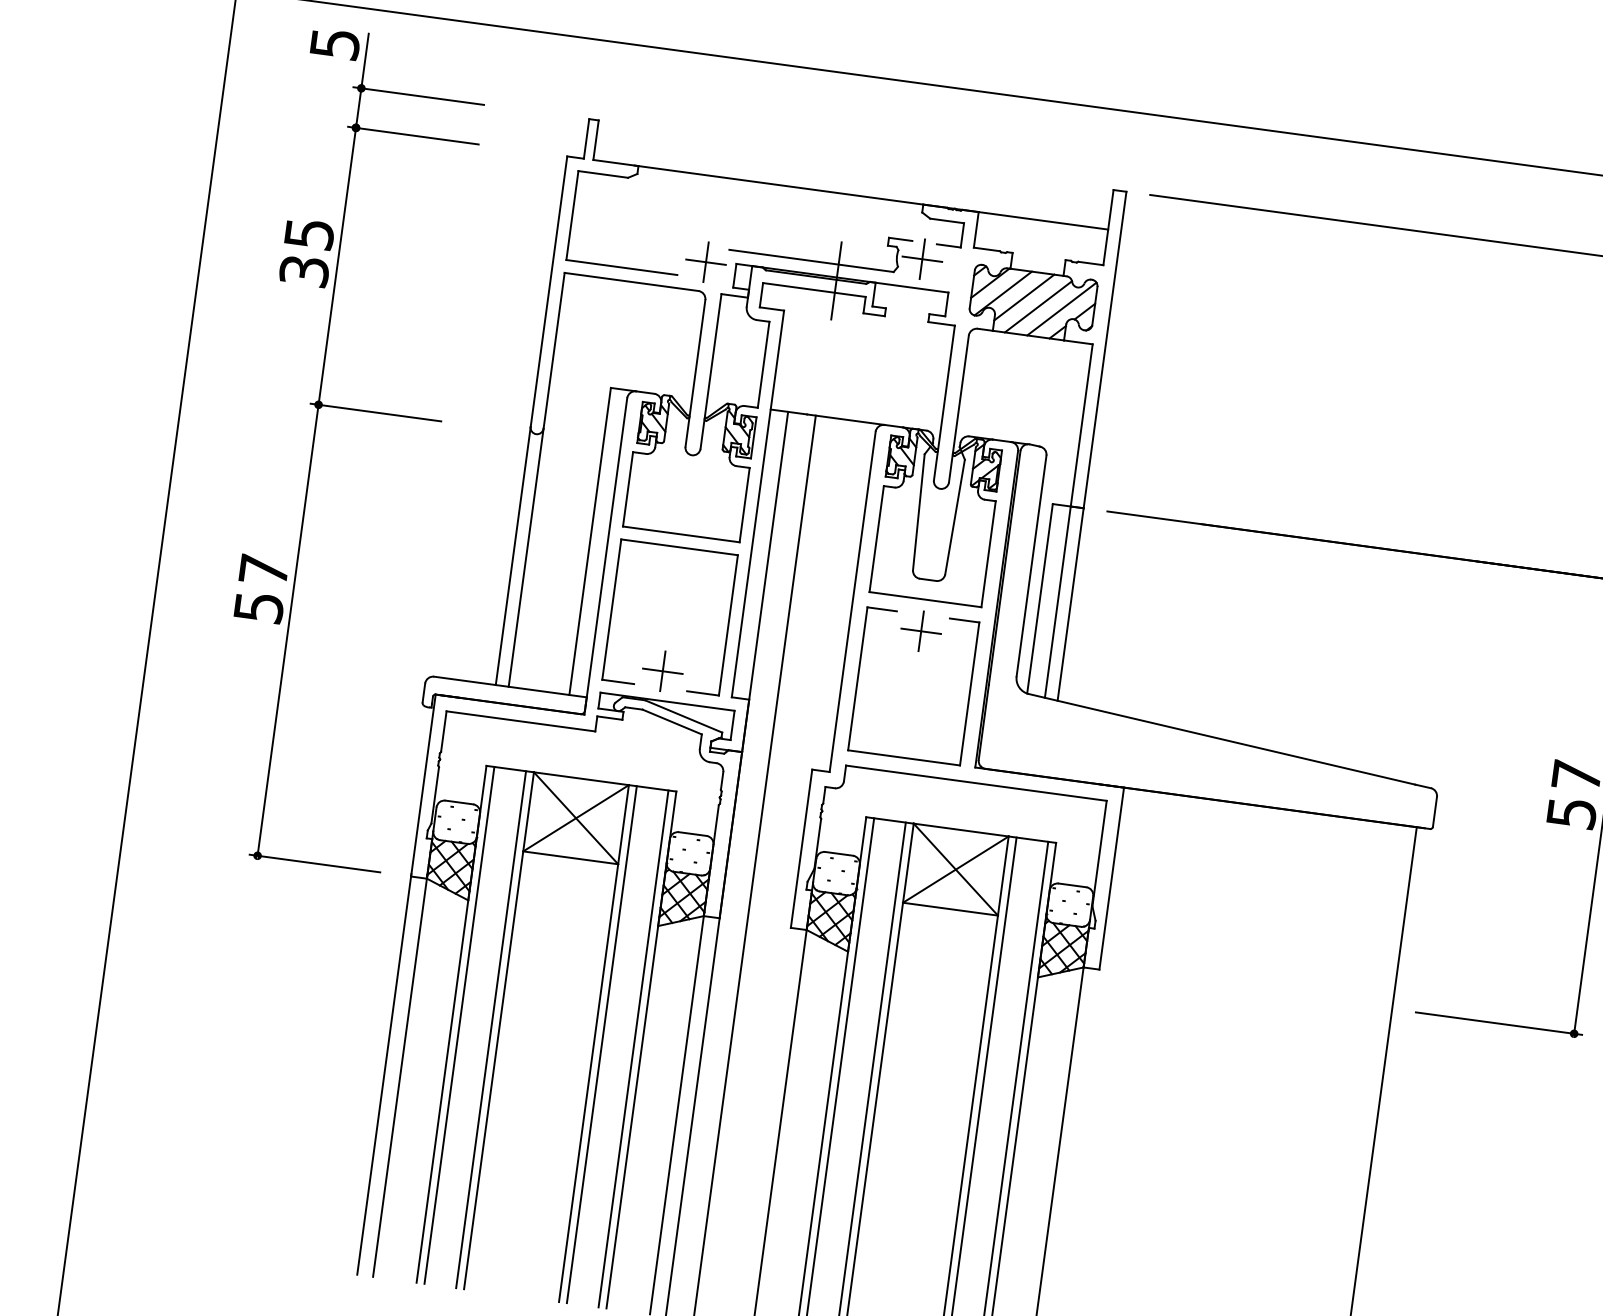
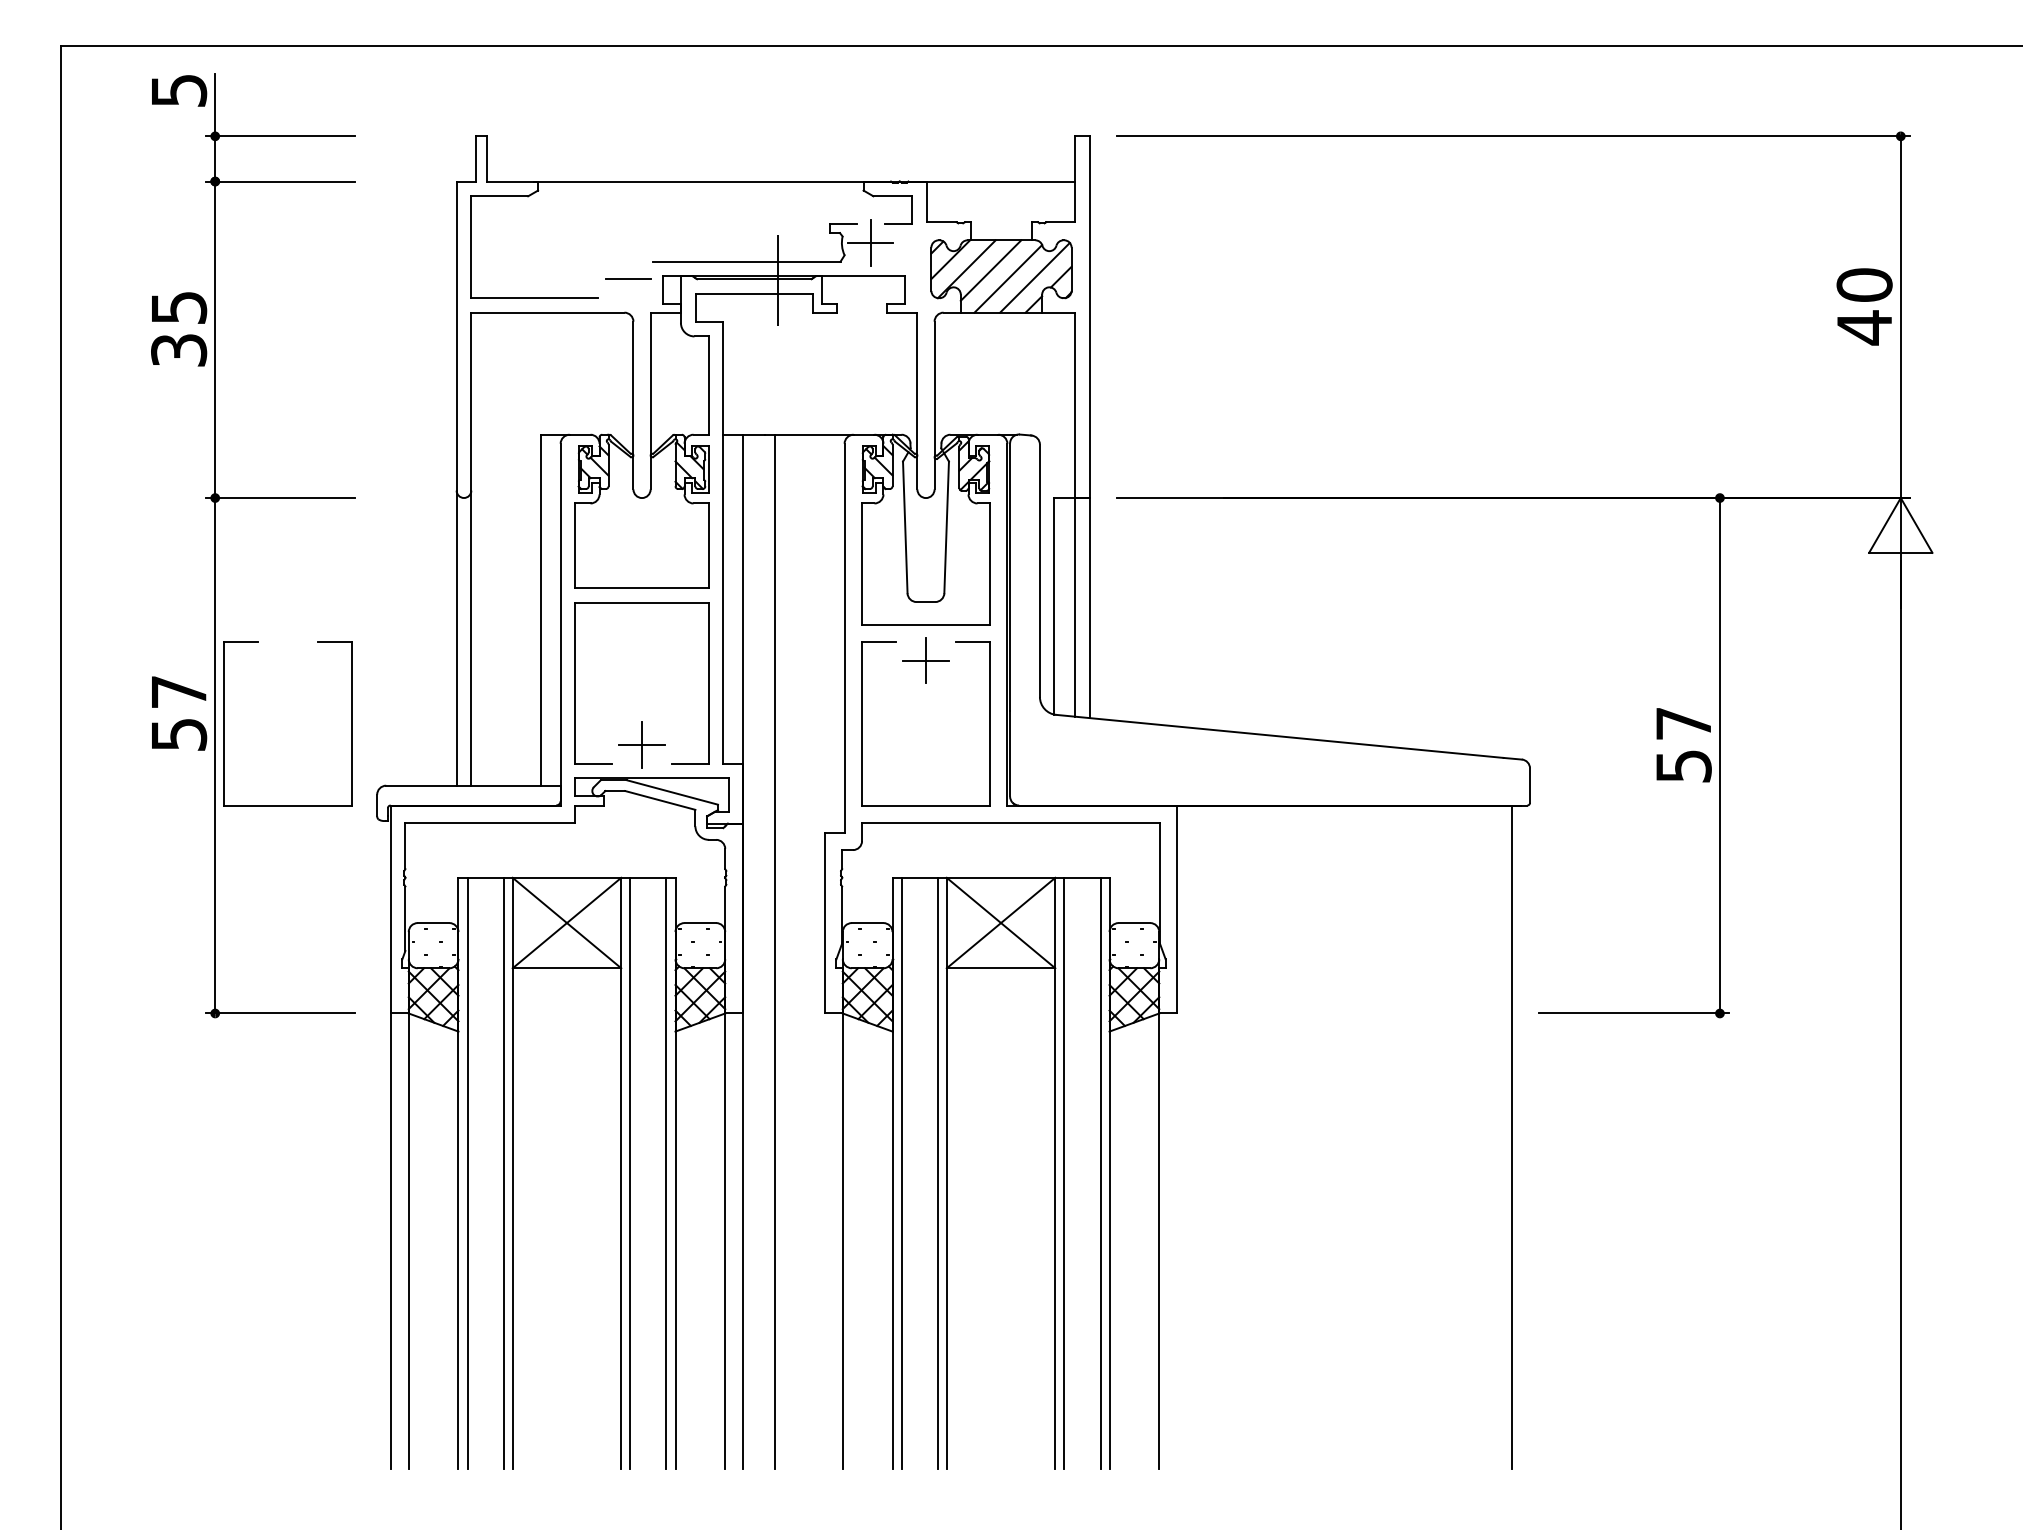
line: (706, 261) -> (628, 278), removed
part: (300, 603) -> (224, 723), added

